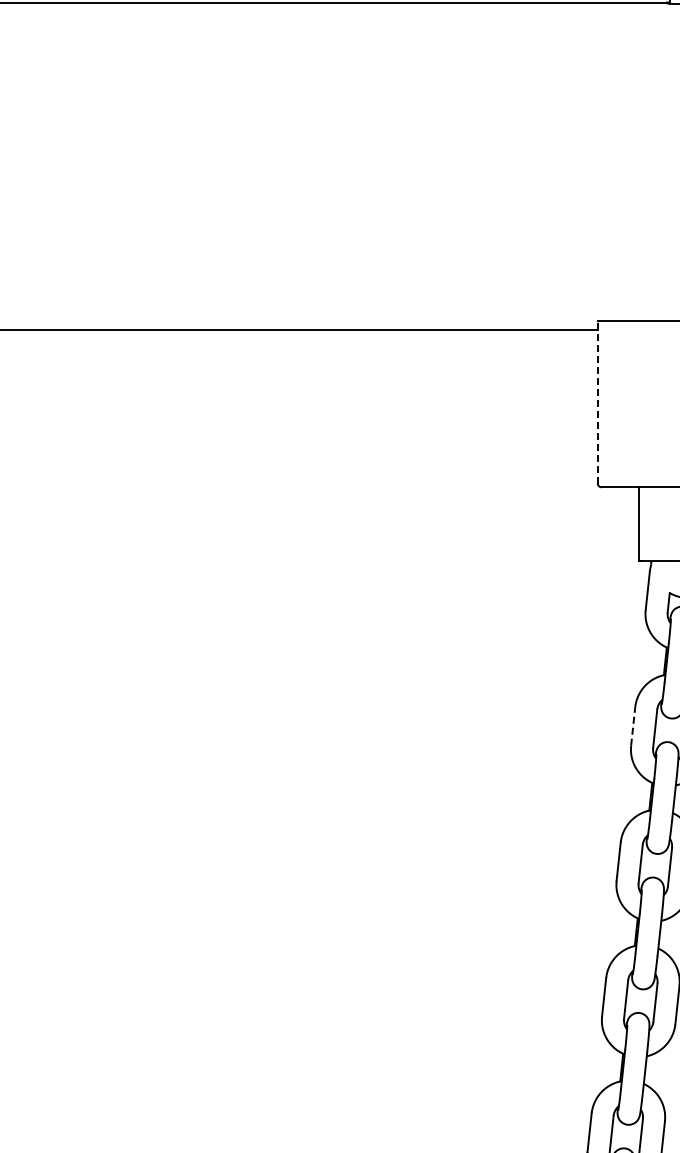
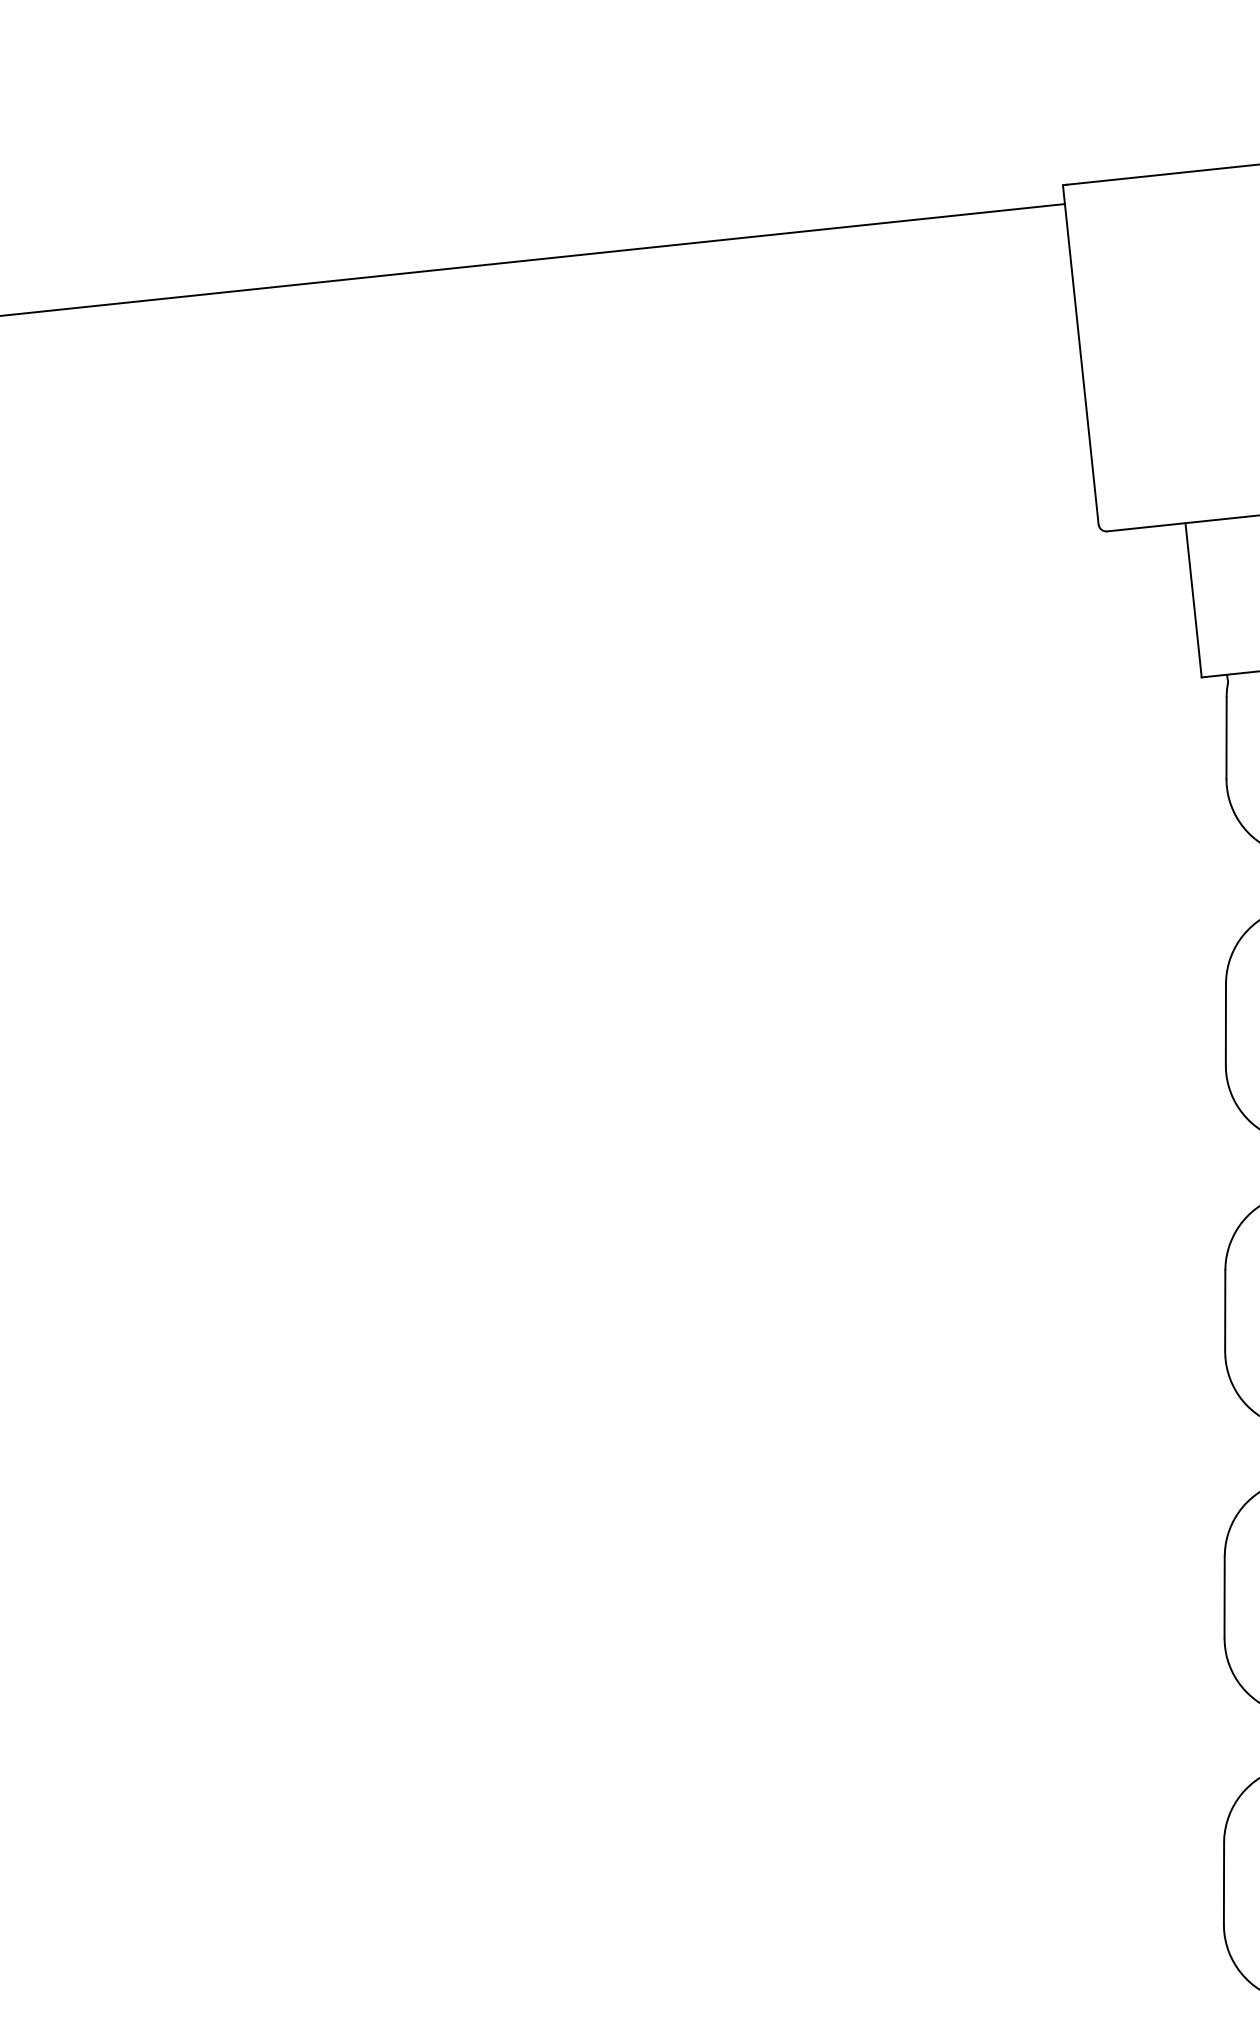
line: (597, 402) -> (1080, 354), dashed -> solid
line: (633, 725) -> (1226, 1022), dashed -> solid

